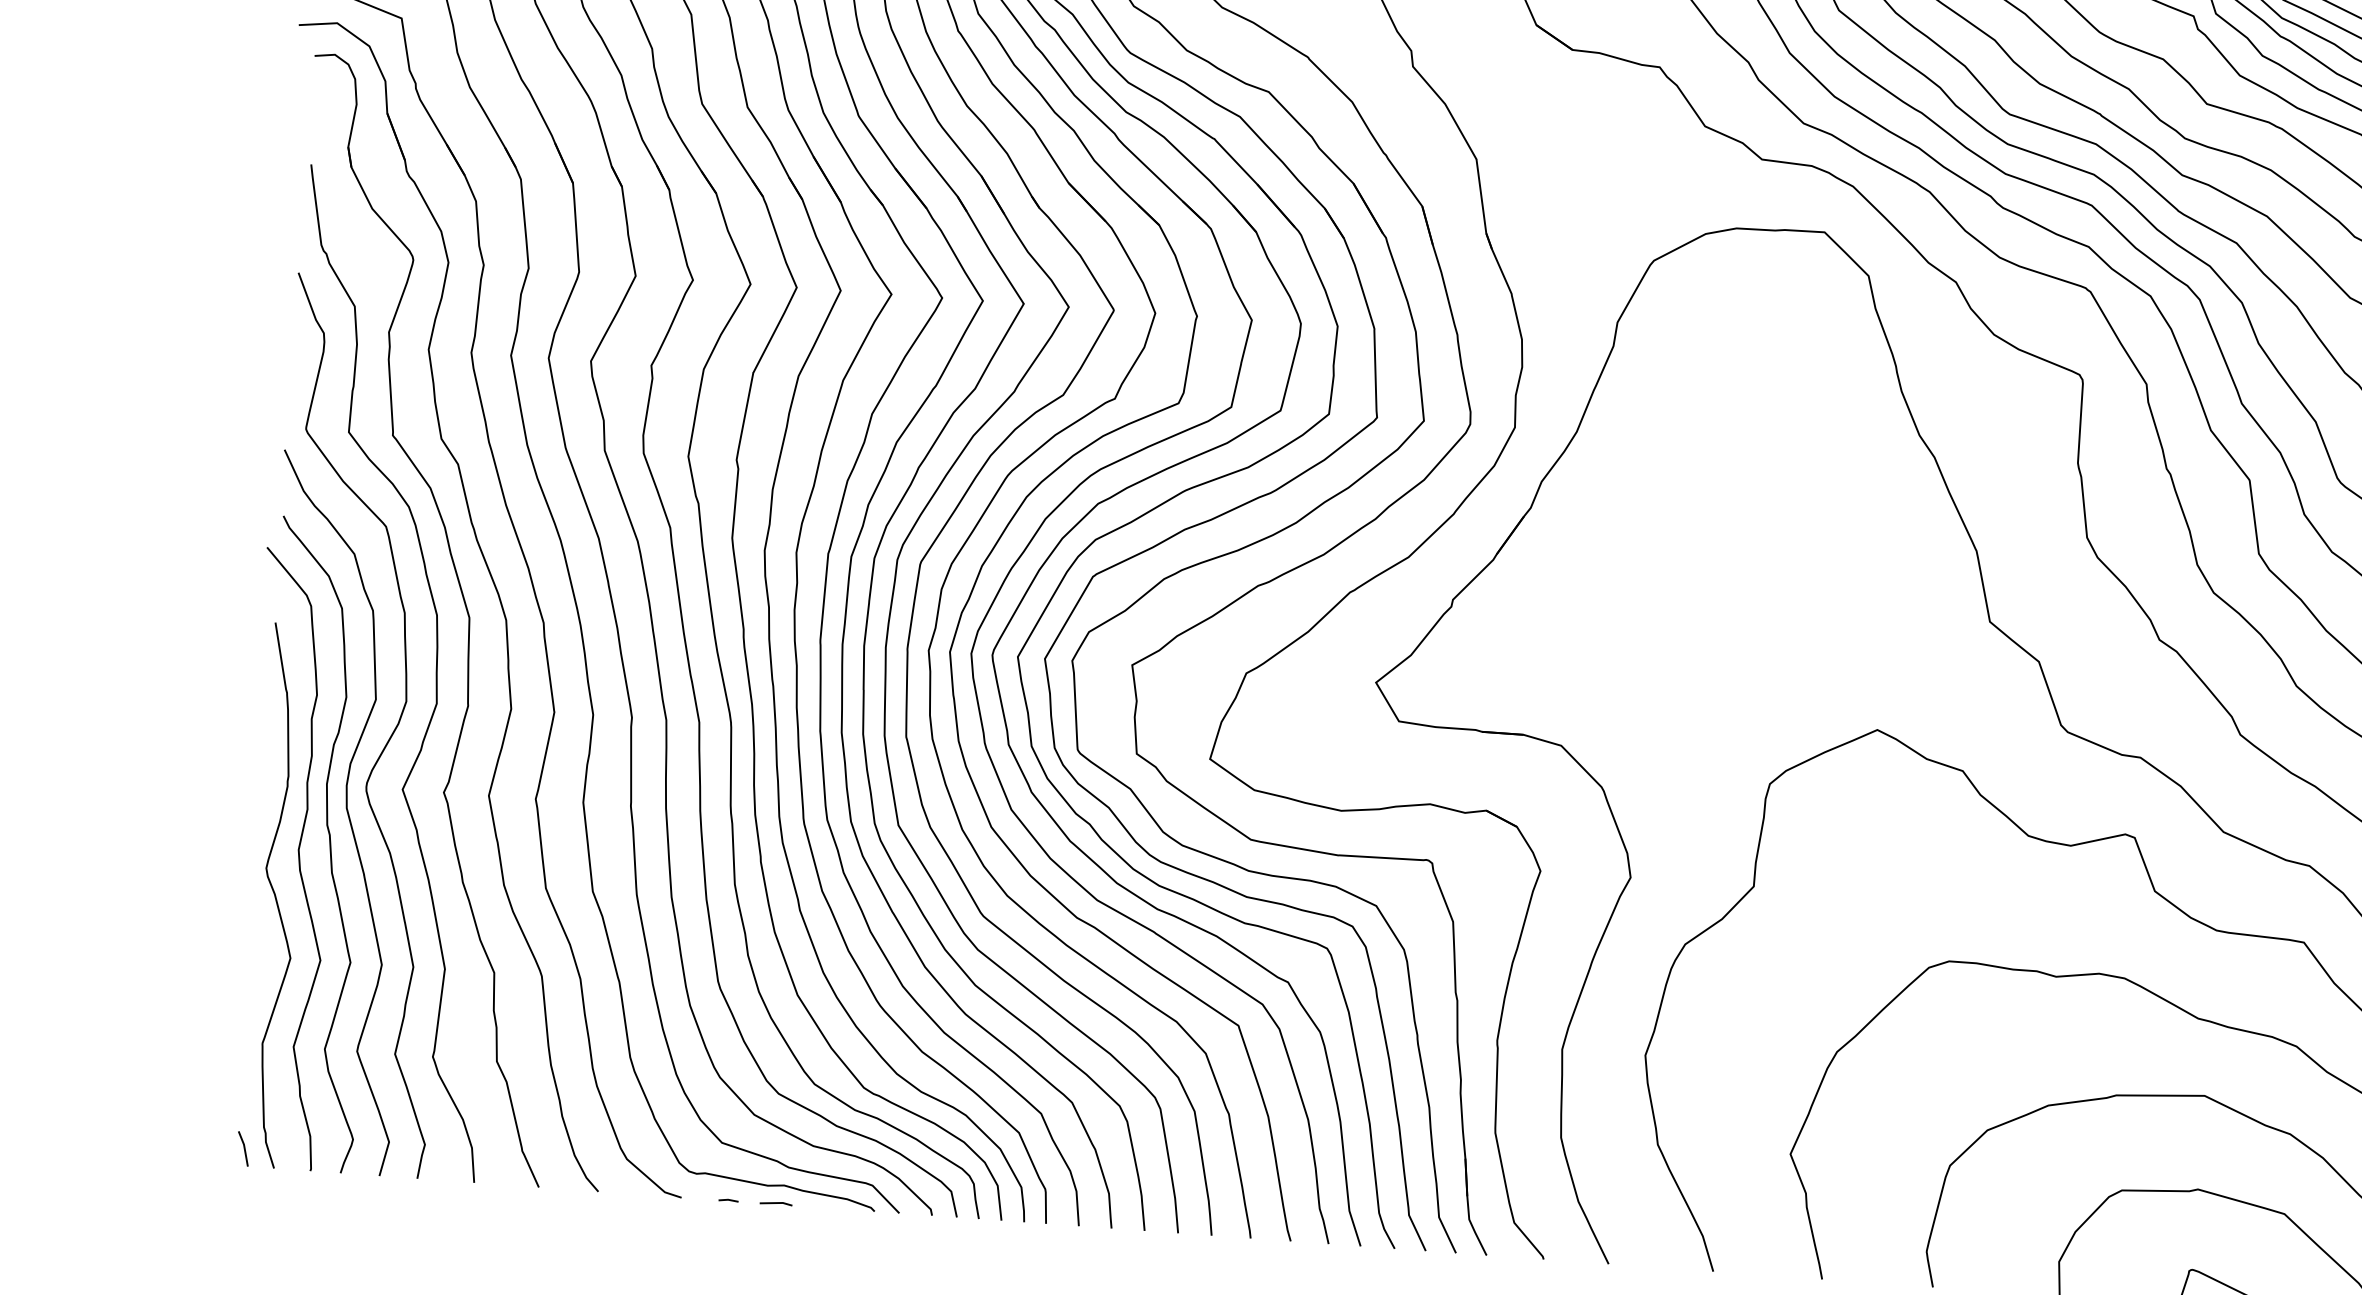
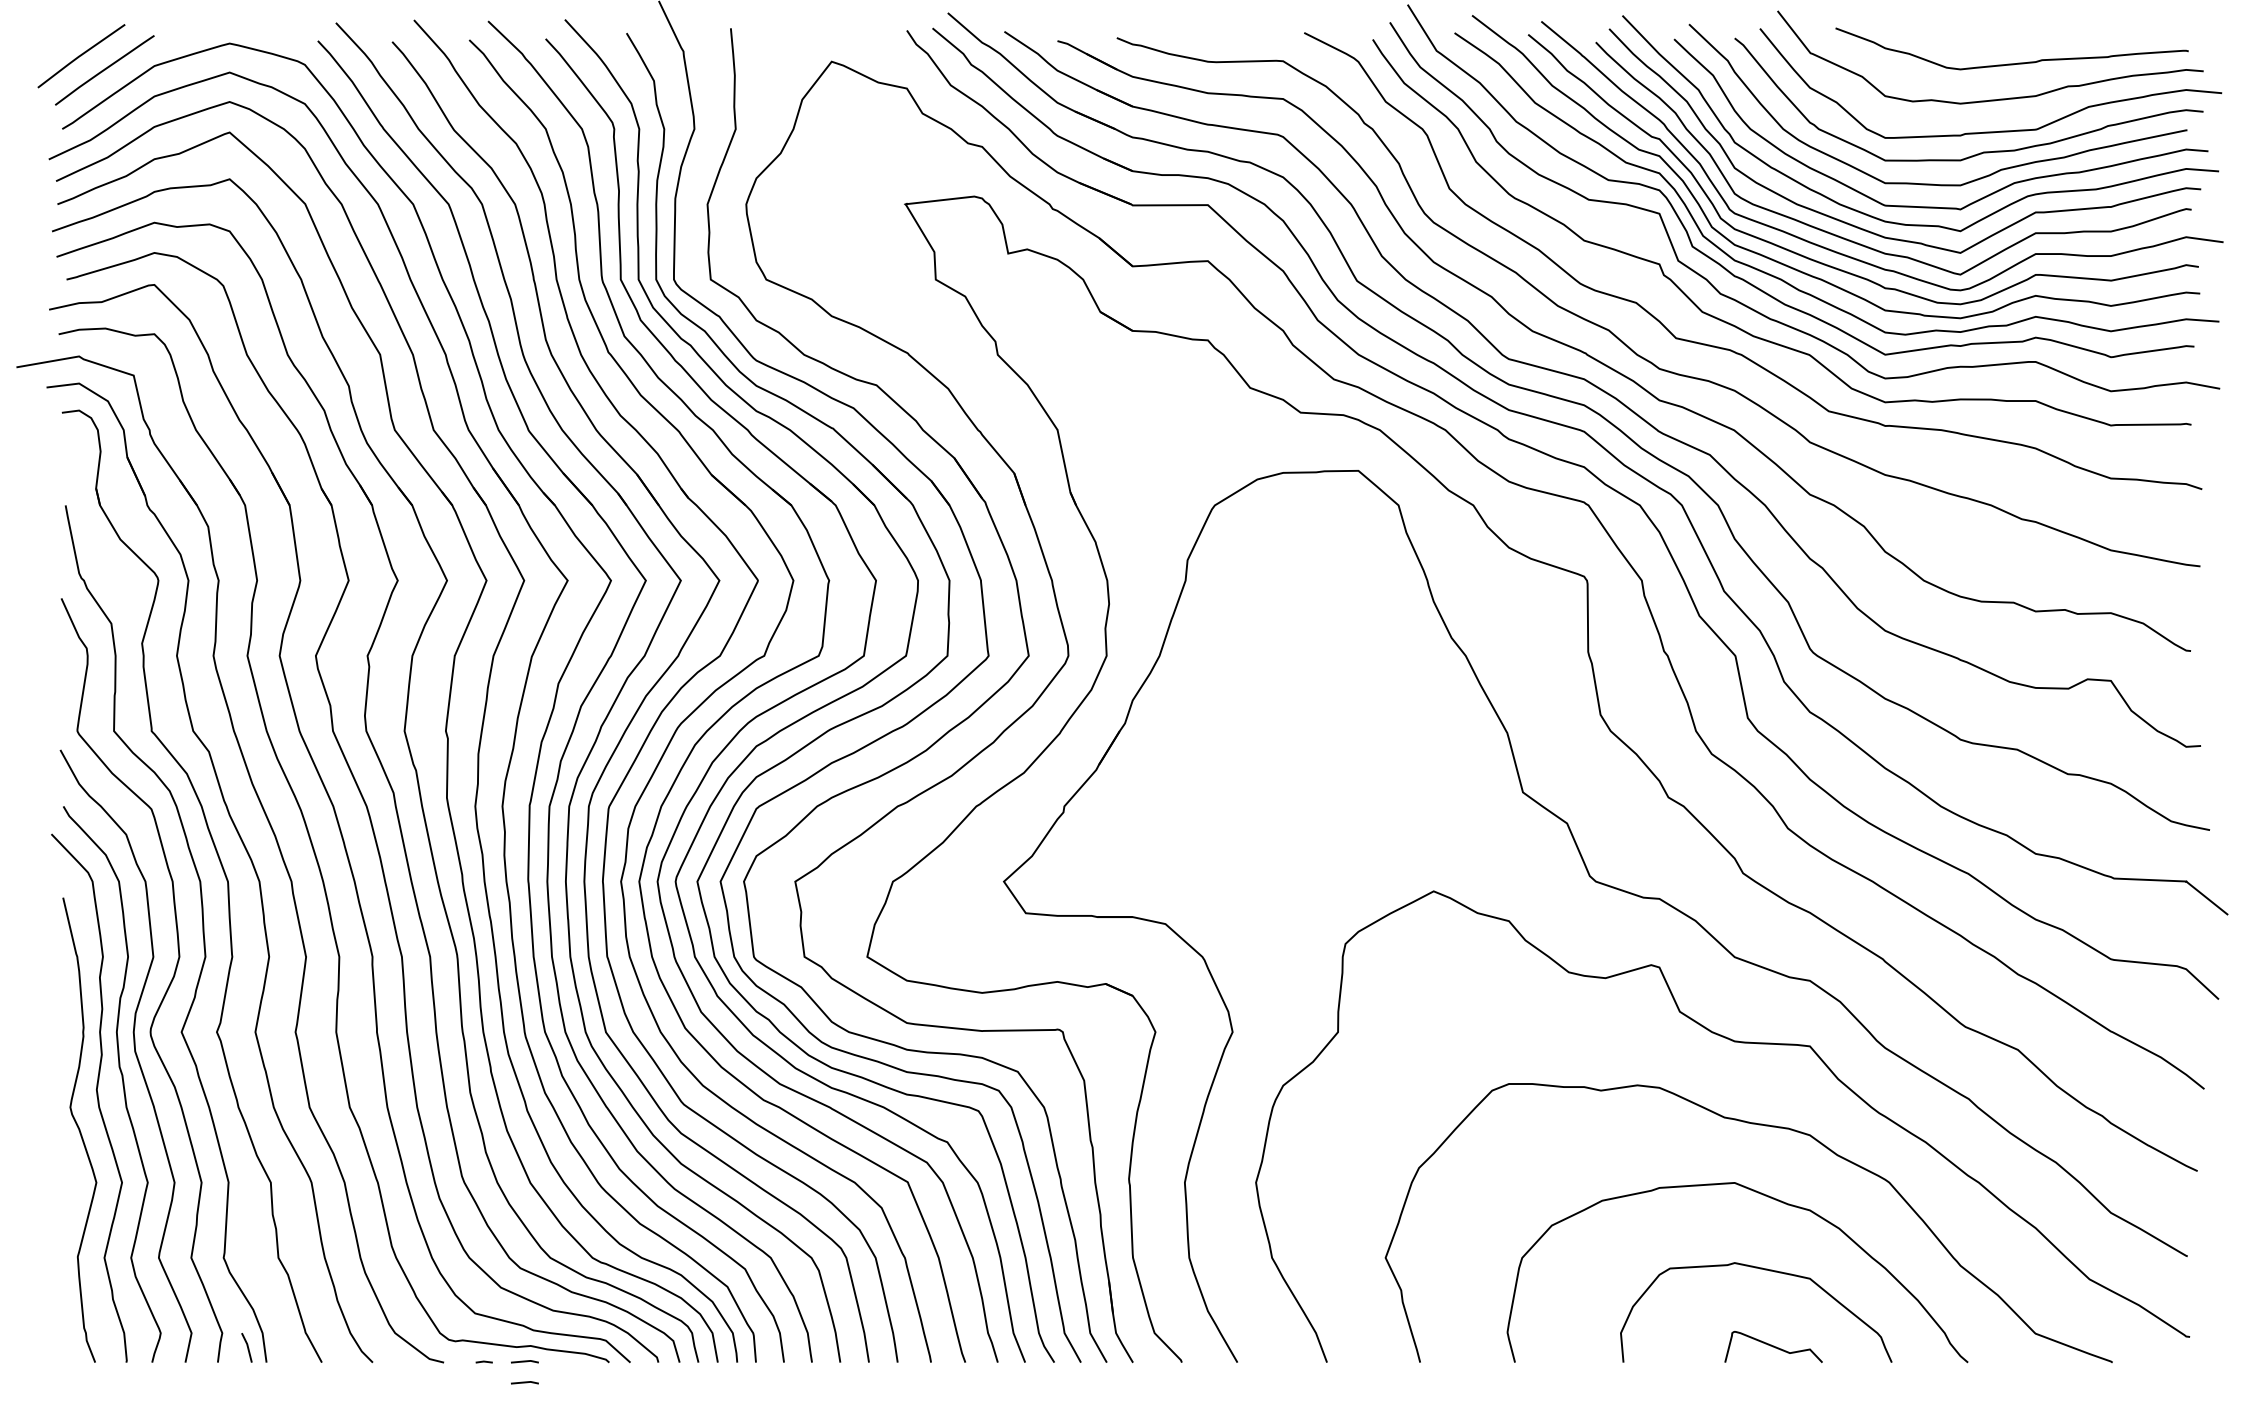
line: (242, 1147) -> (246, 1346), moved
line: (773, 1227) -> (524, 1382), added

